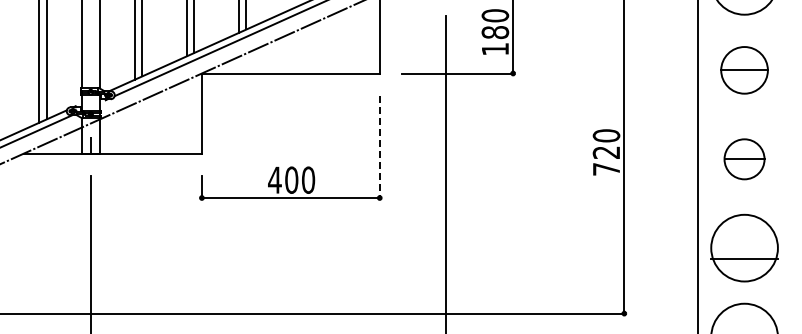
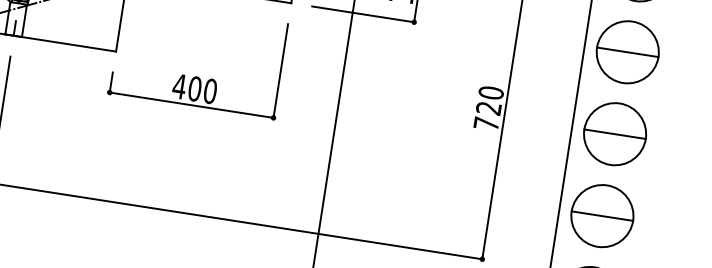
part: (744, 70) -> (627, 52), size x1.43
line: (379, 147) -> (280, 71), dashed -> solid
part: (744, 159) -> (614, 134), size x1.67
line: (744, 259) -> (602, 216), moved

